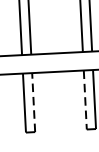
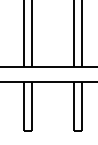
line: (85, 100) -> (74, 106), dashed -> solid
line: (33, 101) -> (31, 105), dashed -> solid

